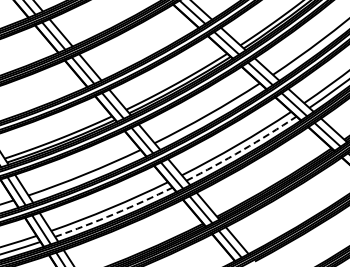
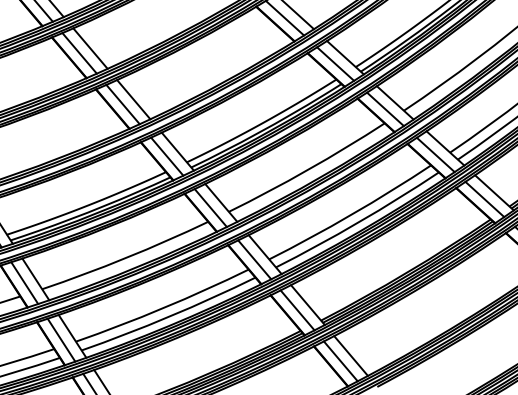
arc: (242, 150) -> (358, 222), dashed -> solid
arc: (114, 213) -> (169, 315), dashed -> solid

